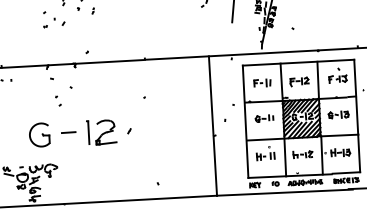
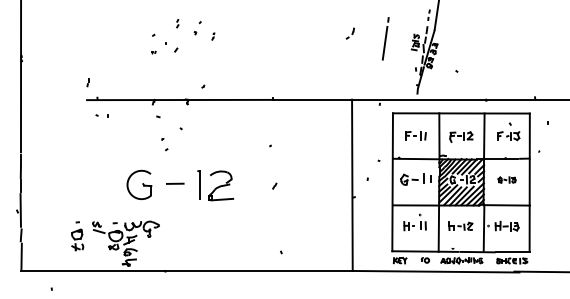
part: (338, 114) -> (506, 179), size x0.7
part: (264, 118) -> (415, 179), size x1.4
part: (129, 130) -> (274, 185), moved

